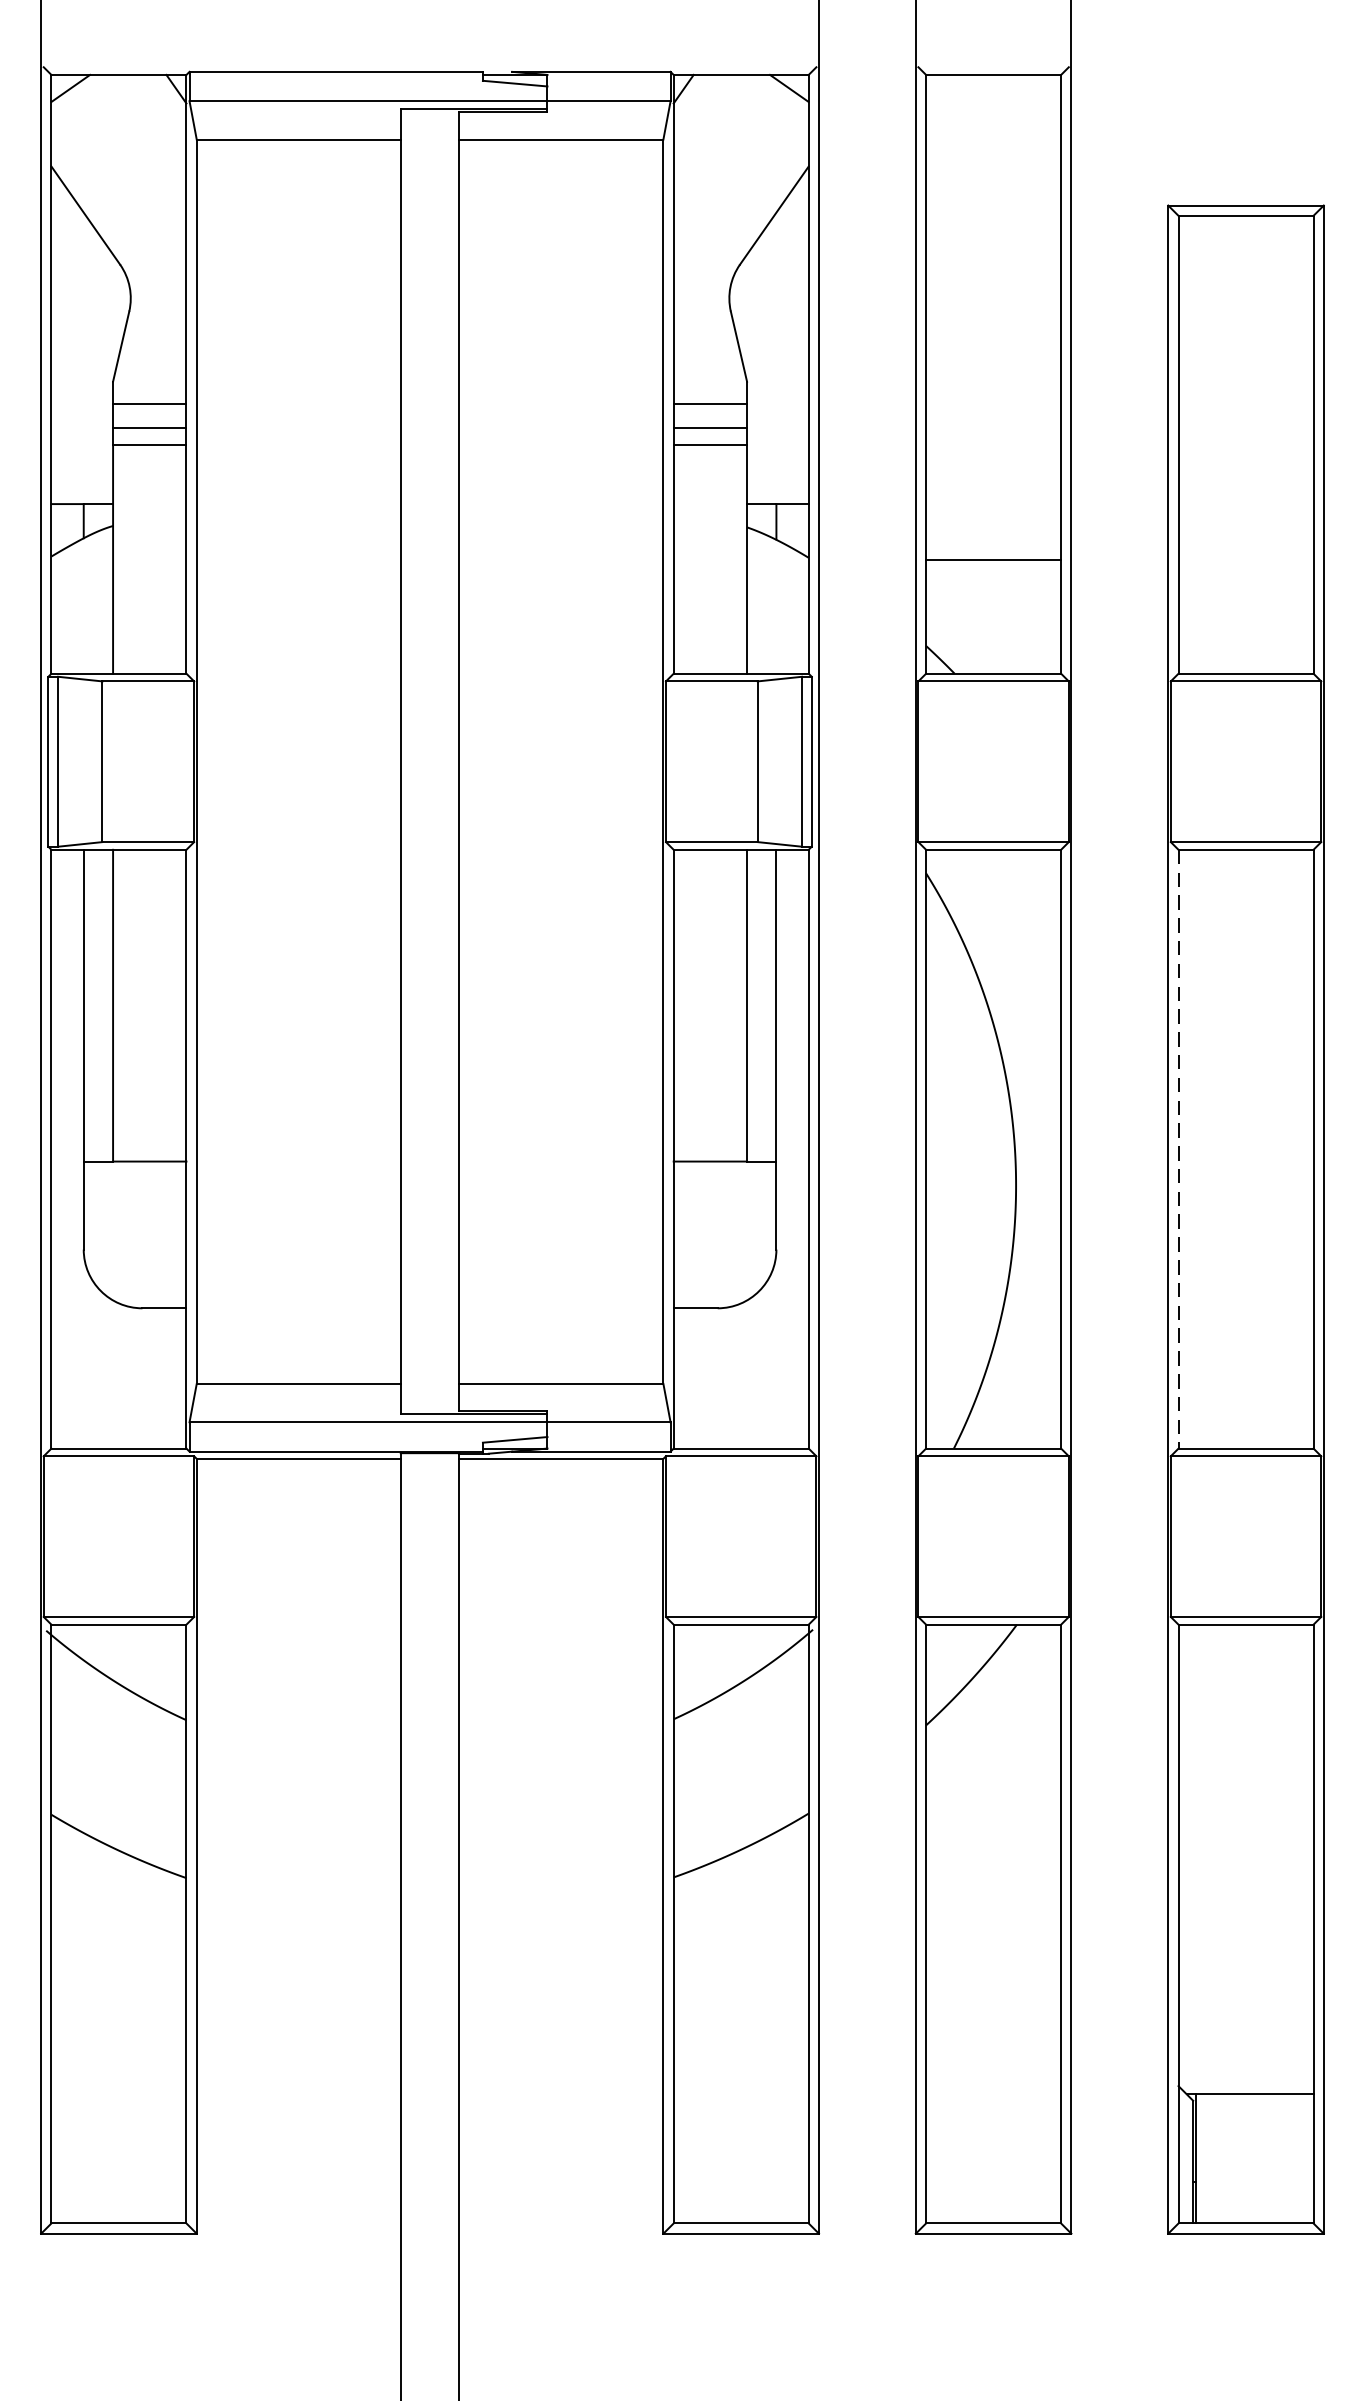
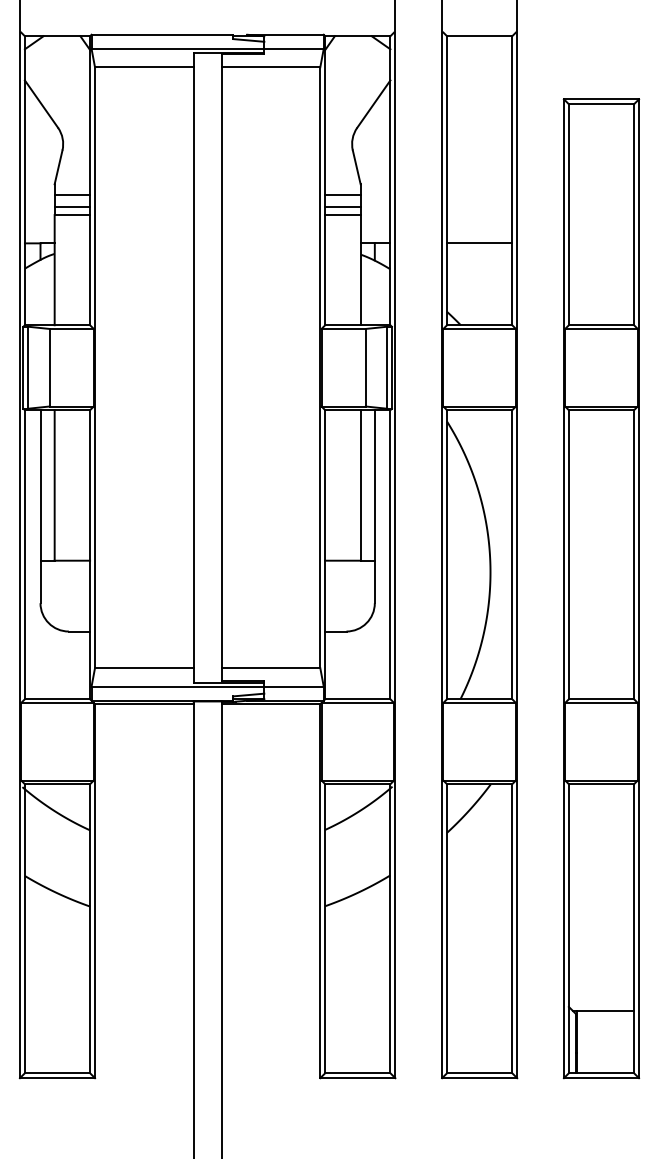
line: (993, 560) -> (479, 243), moved
line: (1177, 1150) -> (568, 555), dashed -> solid

